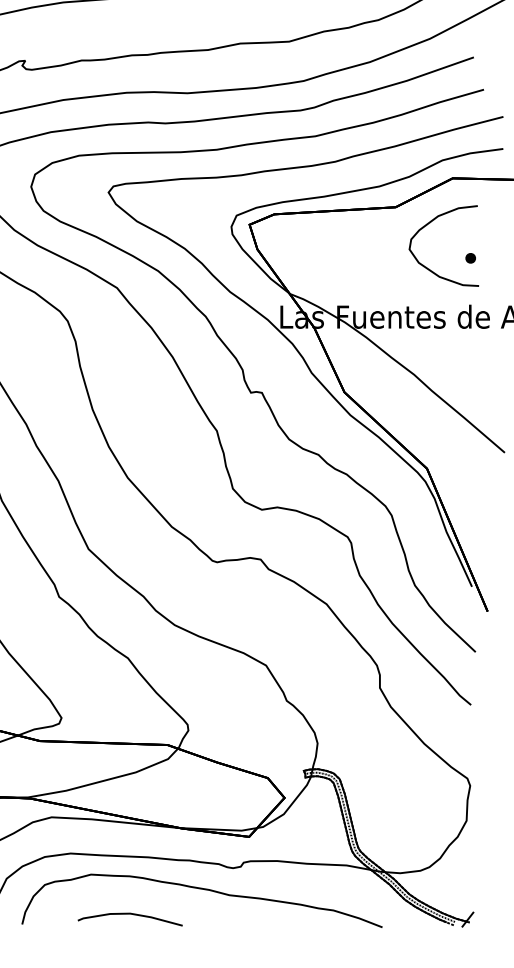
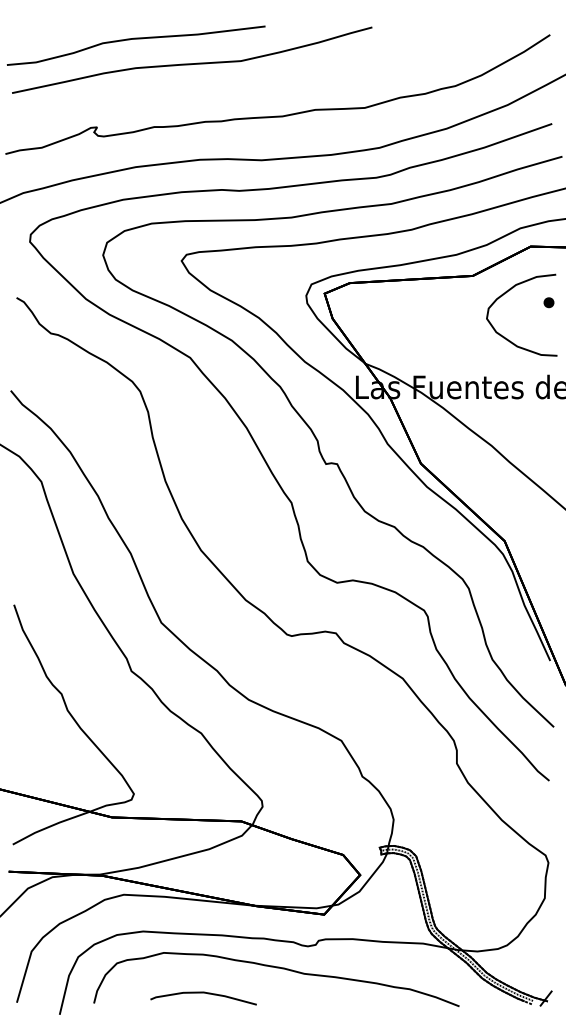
part: (470, 258) -> (548, 302), moved

